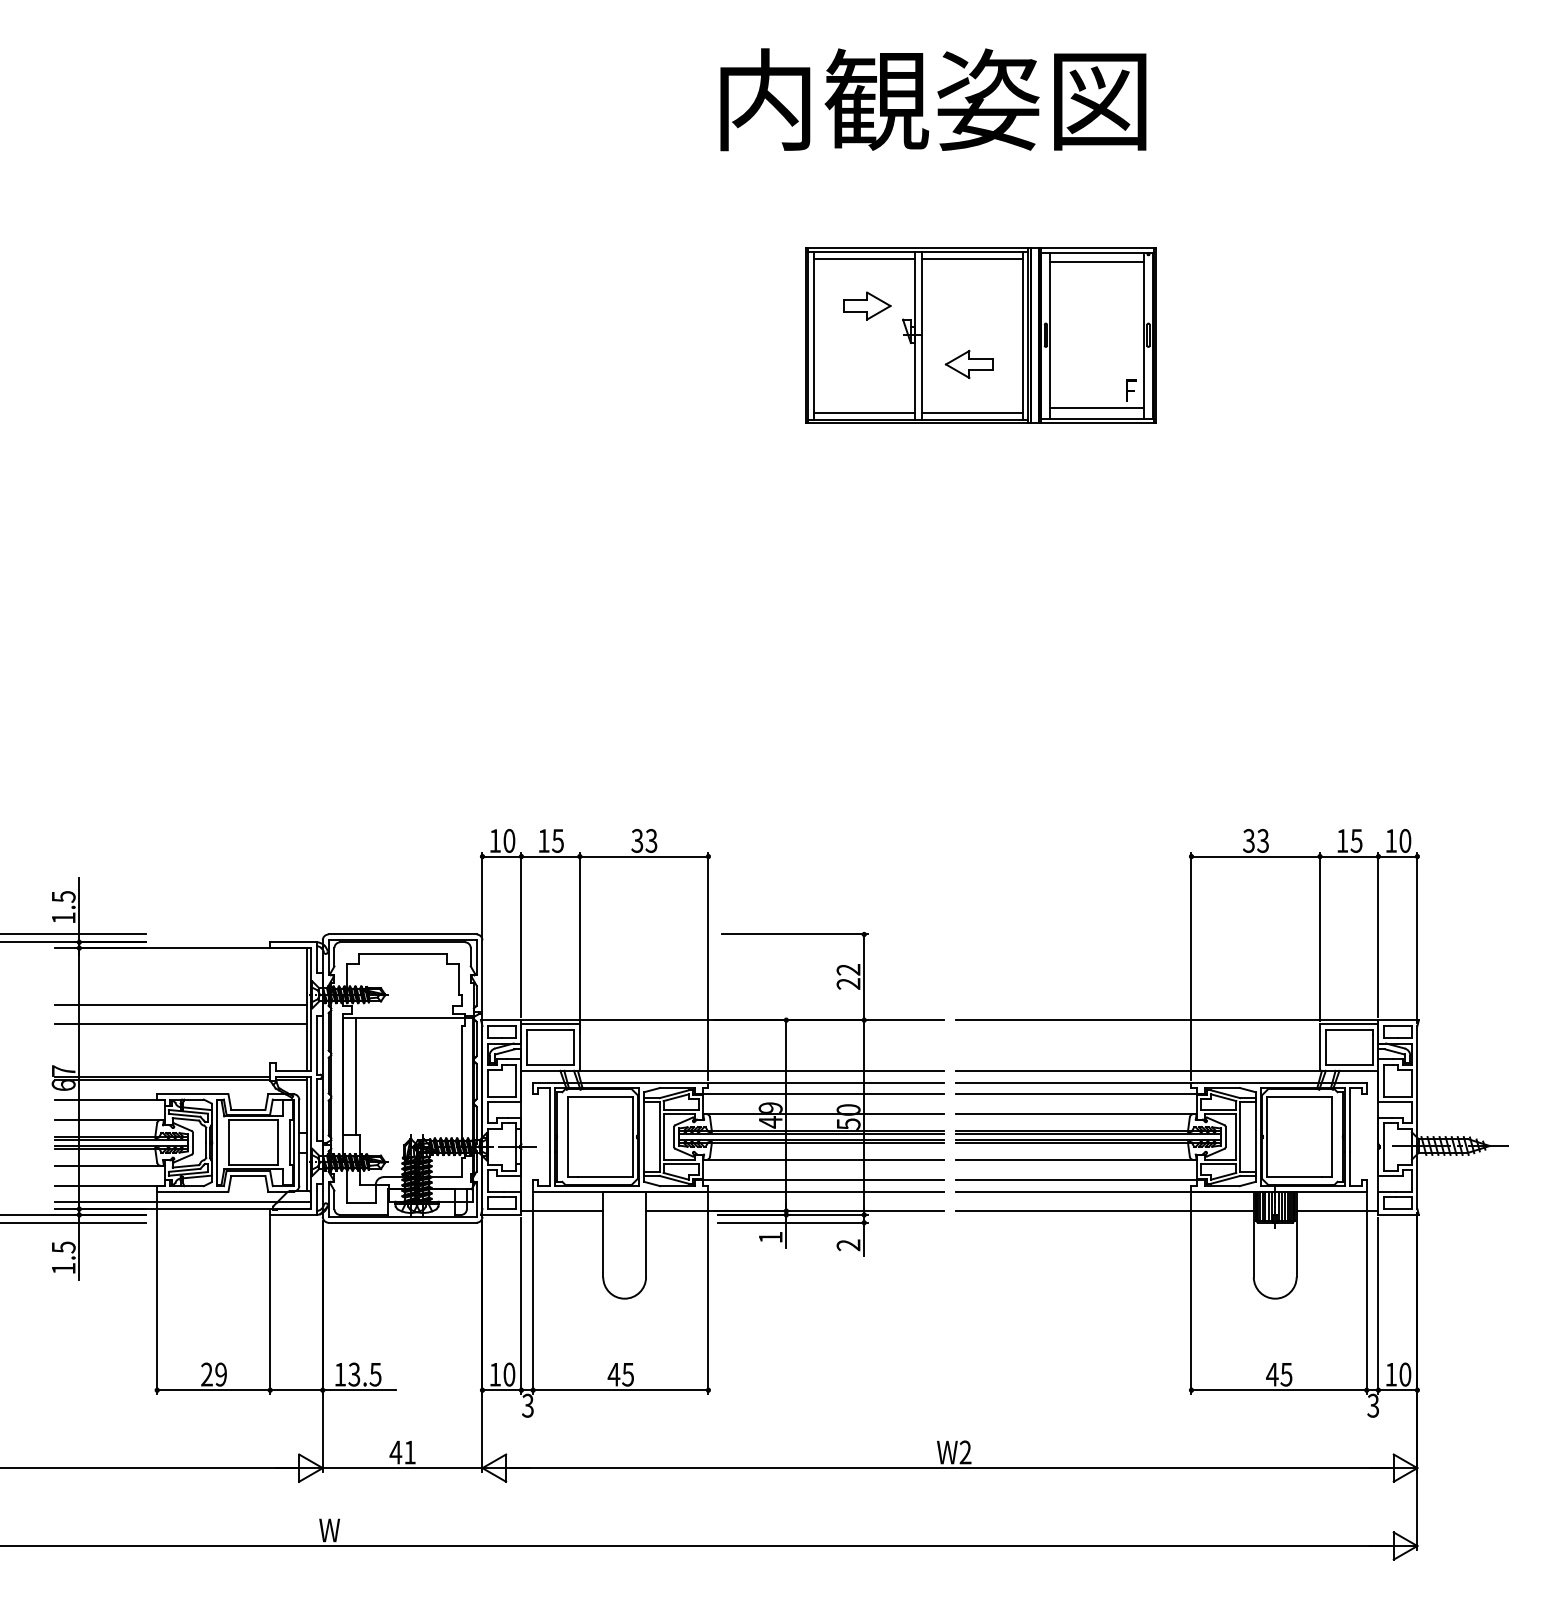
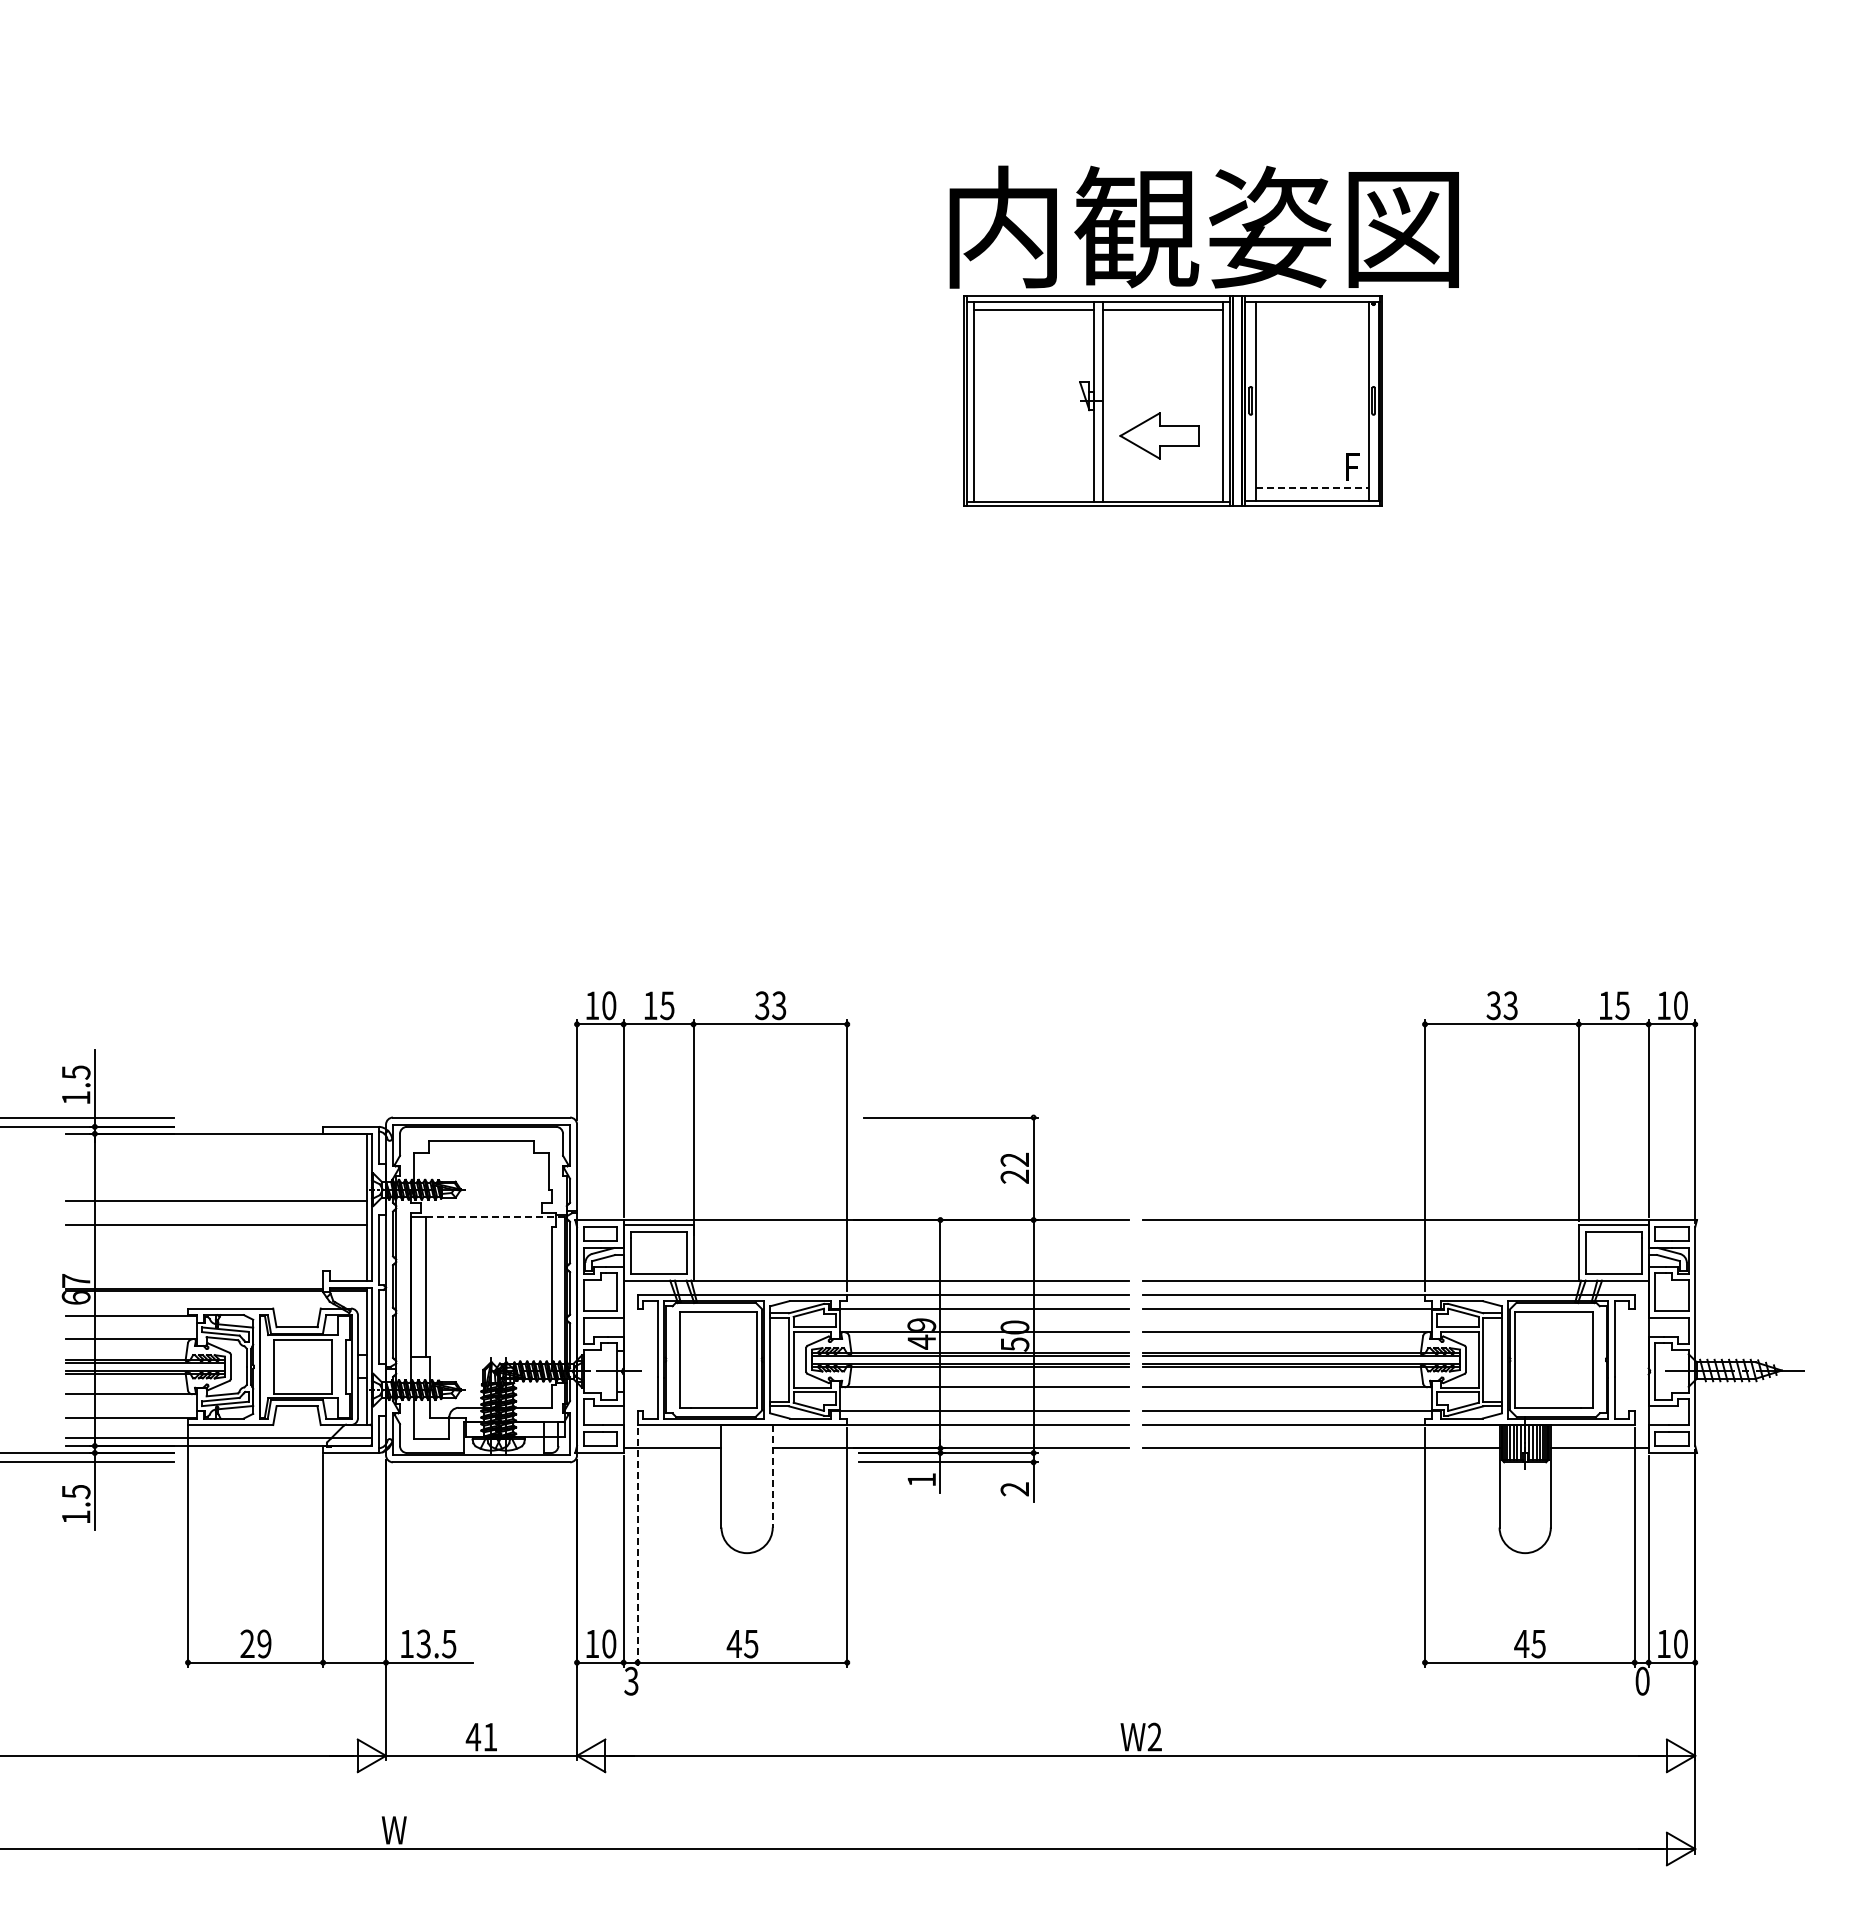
text: (932, 99) -> (1203, 226), moved
line: (1096, 262) -> (1311, 313), removed
part: (867, 305) -> (1037, 365), removed
part: (968, 364) -> (1158, 435), size x1.4
line: (1097, 408) -> (1312, 488), solid -> dashed
line: (864, 412) -> (1033, 493), removed
line: (971, 412) -> (1162, 493), removed
line: (414, 1018) -> (495, 1217), solid -> dashed
line: (645, 1234) -> (772, 1476), solid -> dashed
line: (533, 1293) -> (637, 1547), solid -> dashed
text: (1373, 1405) -> (1642, 1680), 3 -> 0

